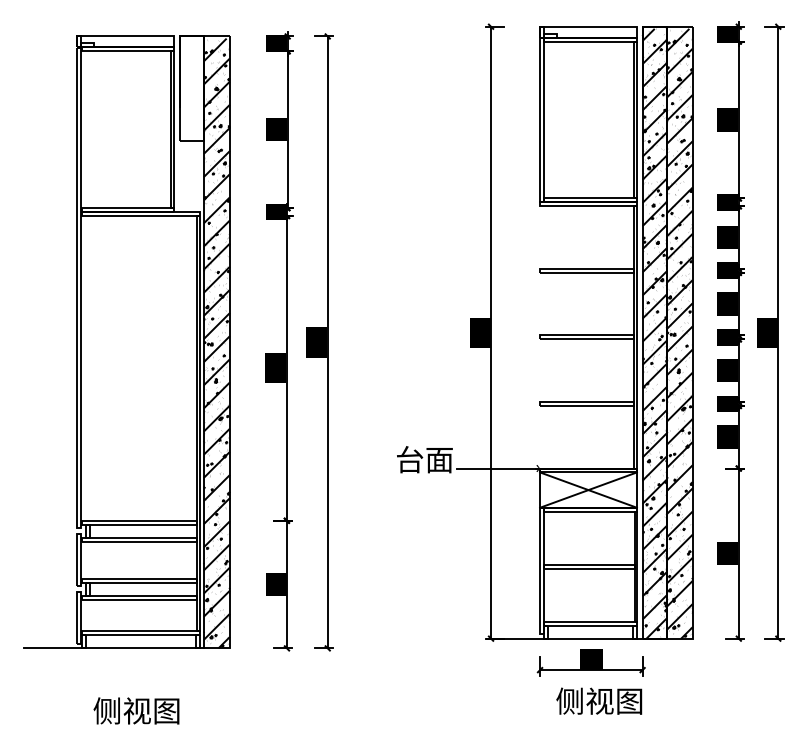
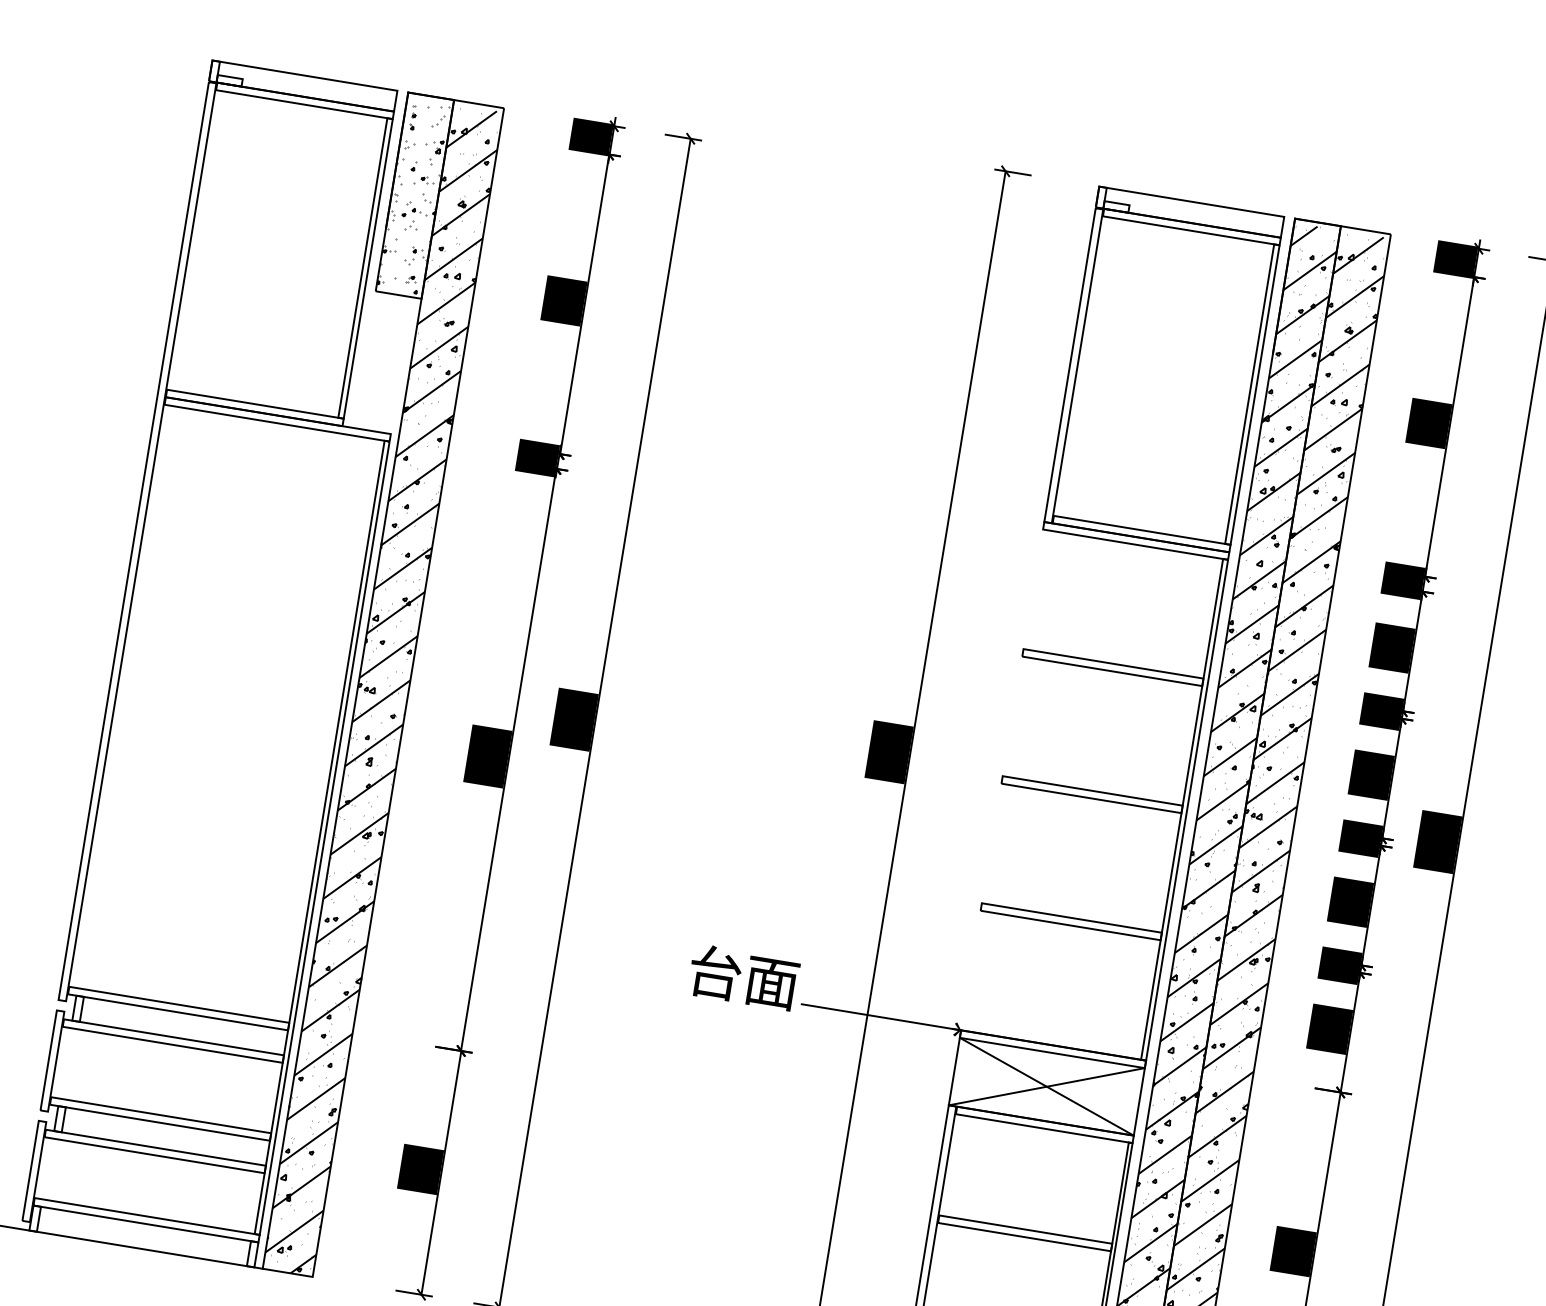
hatch: (191, 89) -> (413, 197), added

